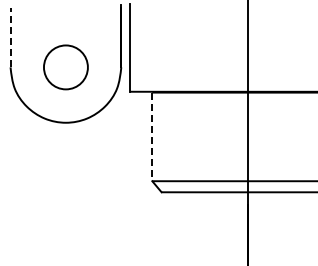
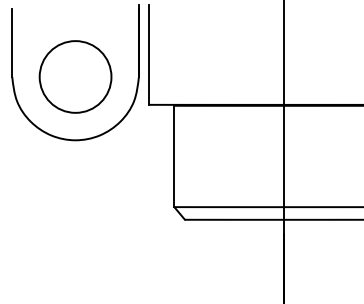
line: (10, 37) -> (12, 42), dashed -> solid
circle: (65, 67) -> (75, 77), size x1.43
line: (152, 137) -> (174, 157), dashed -> solid

